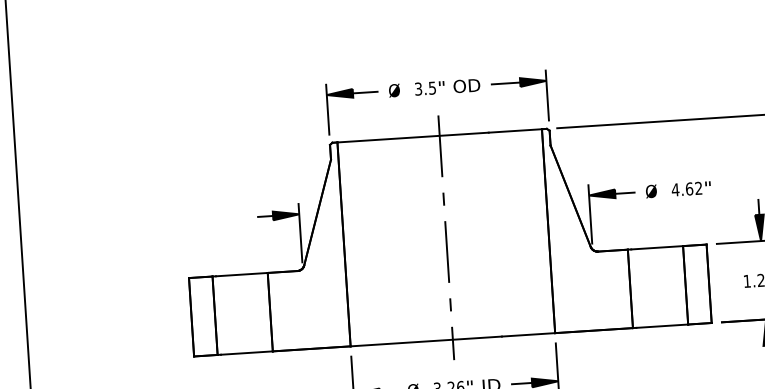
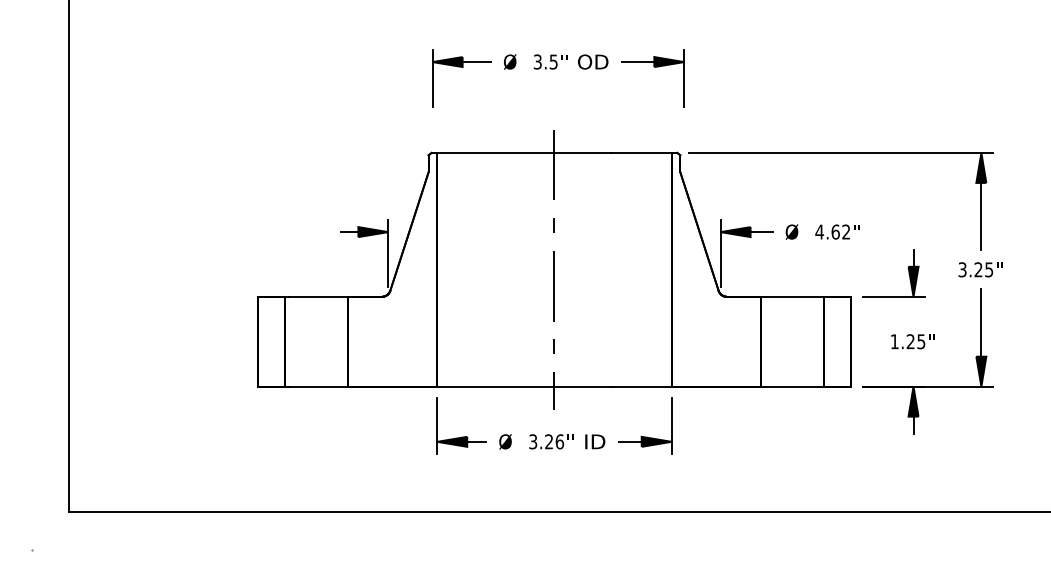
part: (433, 94) -> (554, 69), moved

